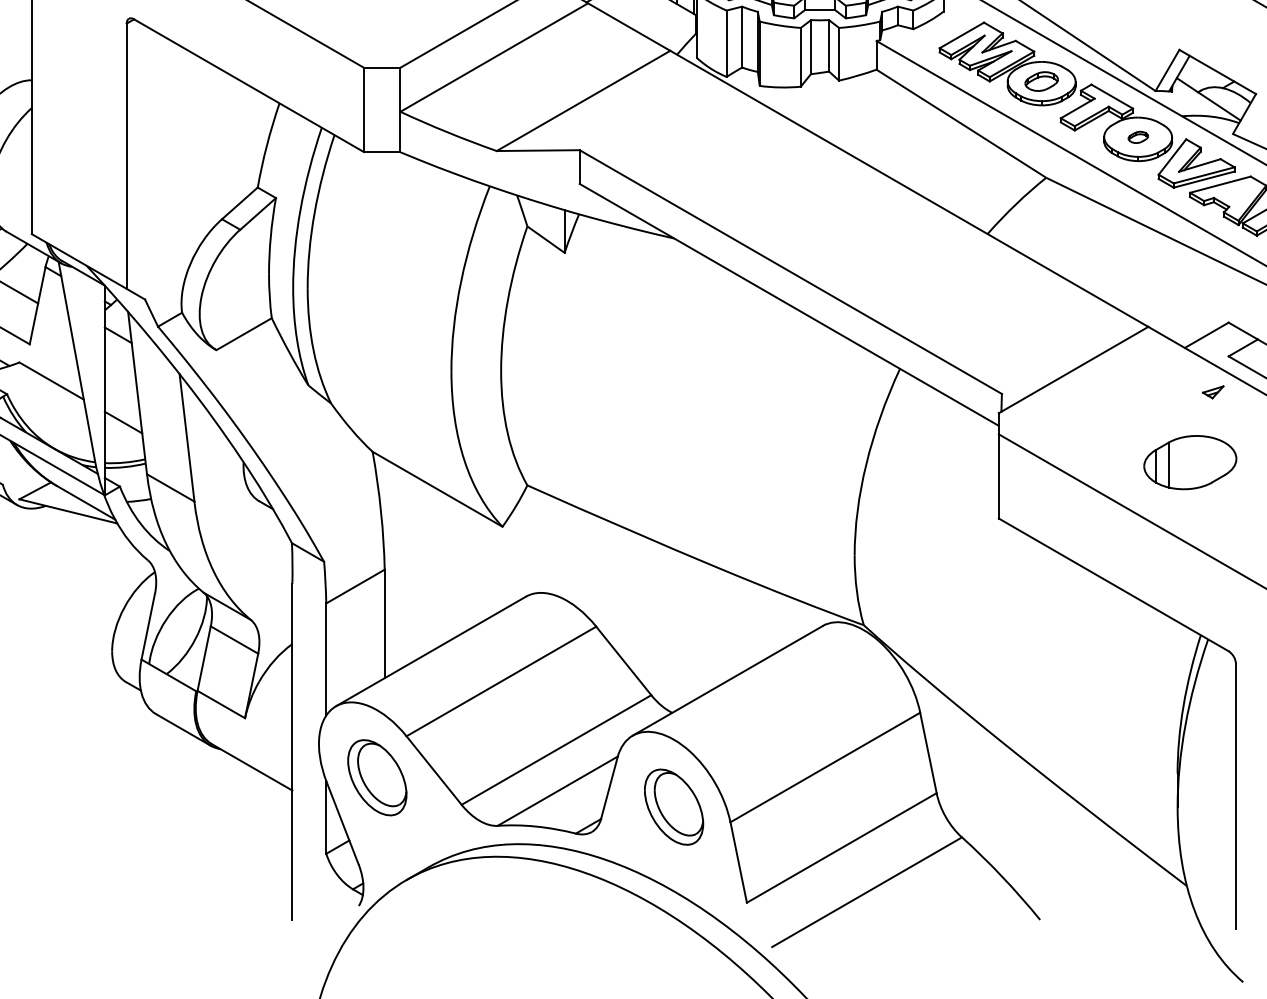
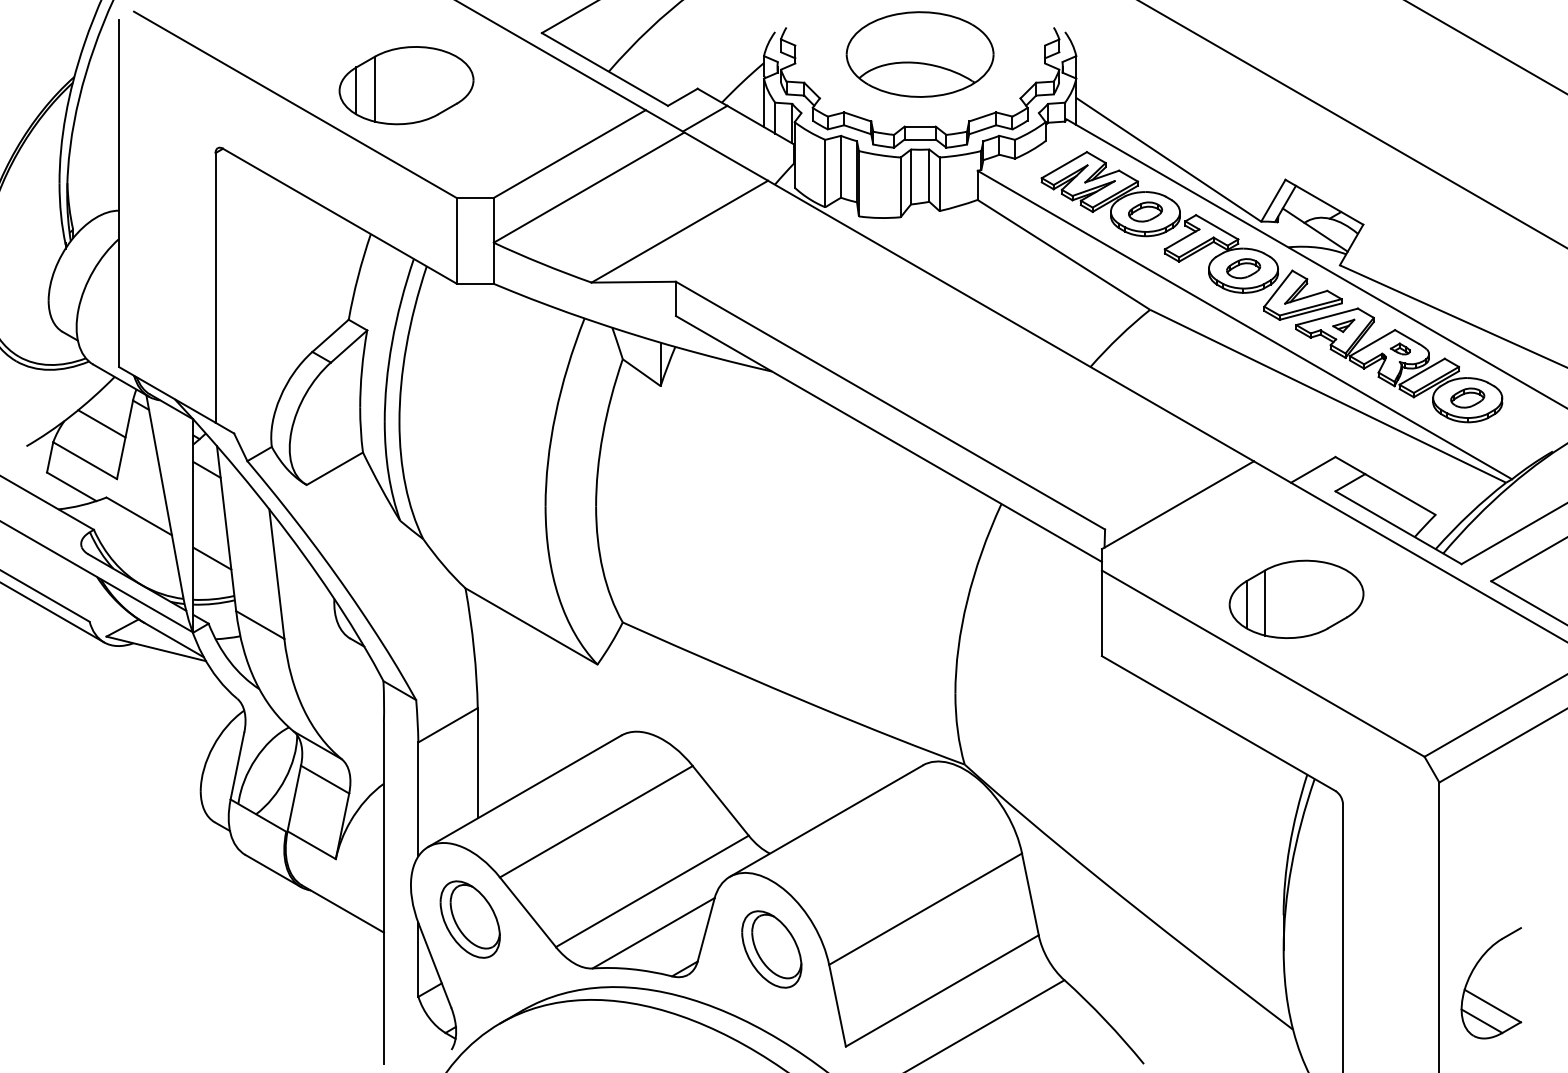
part: (1138, 137) -> (1243, 268), size x1.67
part: (1212, 391) -> (1343, 325), moved
part: (1190, 461) -> (1296, 598), size x1.43

